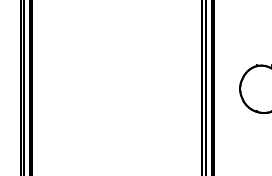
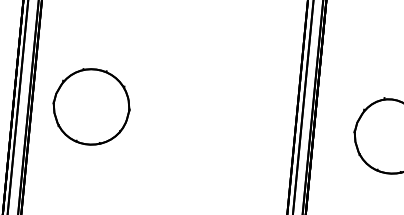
part: (70, 88) -> (91, 106), added

